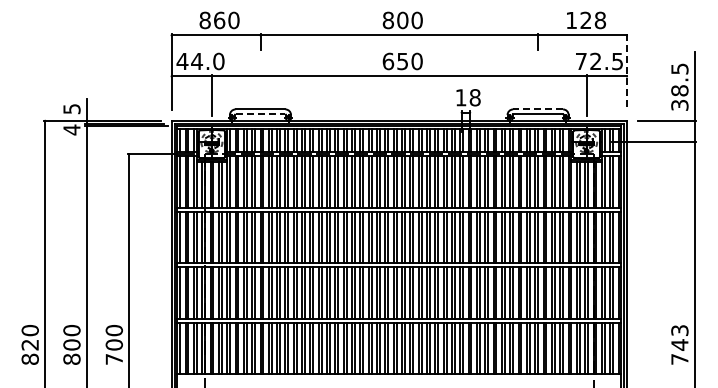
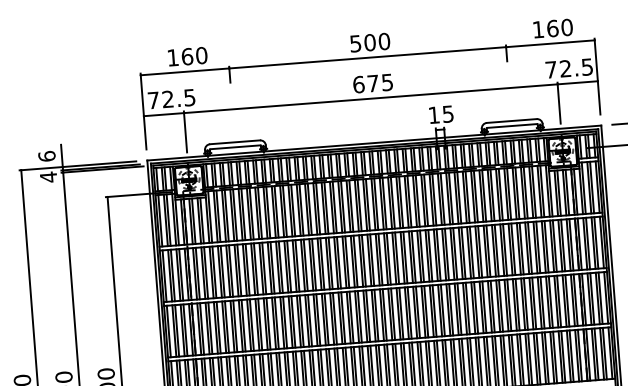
text: (204, 20) -> (172, 57), 860 -> 160
text: (387, 20) -> (354, 43), 800 -> 500
text: (593, 20) -> (560, 28), 128 -> 160
text: (200, 61) -> (171, 99), 44.0 -> 72.5
text: (409, 61) -> (379, 83), 650 -> 675
line: (626, 72) -> (597, 77), dashed -> solid
text: (474, 97) -> (447, 113), 18 -> 15
text: (71, 108) -> (46, 155), 5 -> 6
line: (538, 109) -> (512, 121), dashed -> solid
line: (260, 114) -> (235, 147), dashed -> solid

